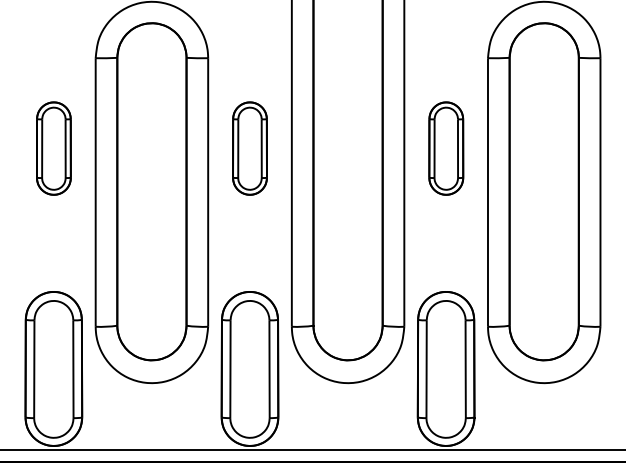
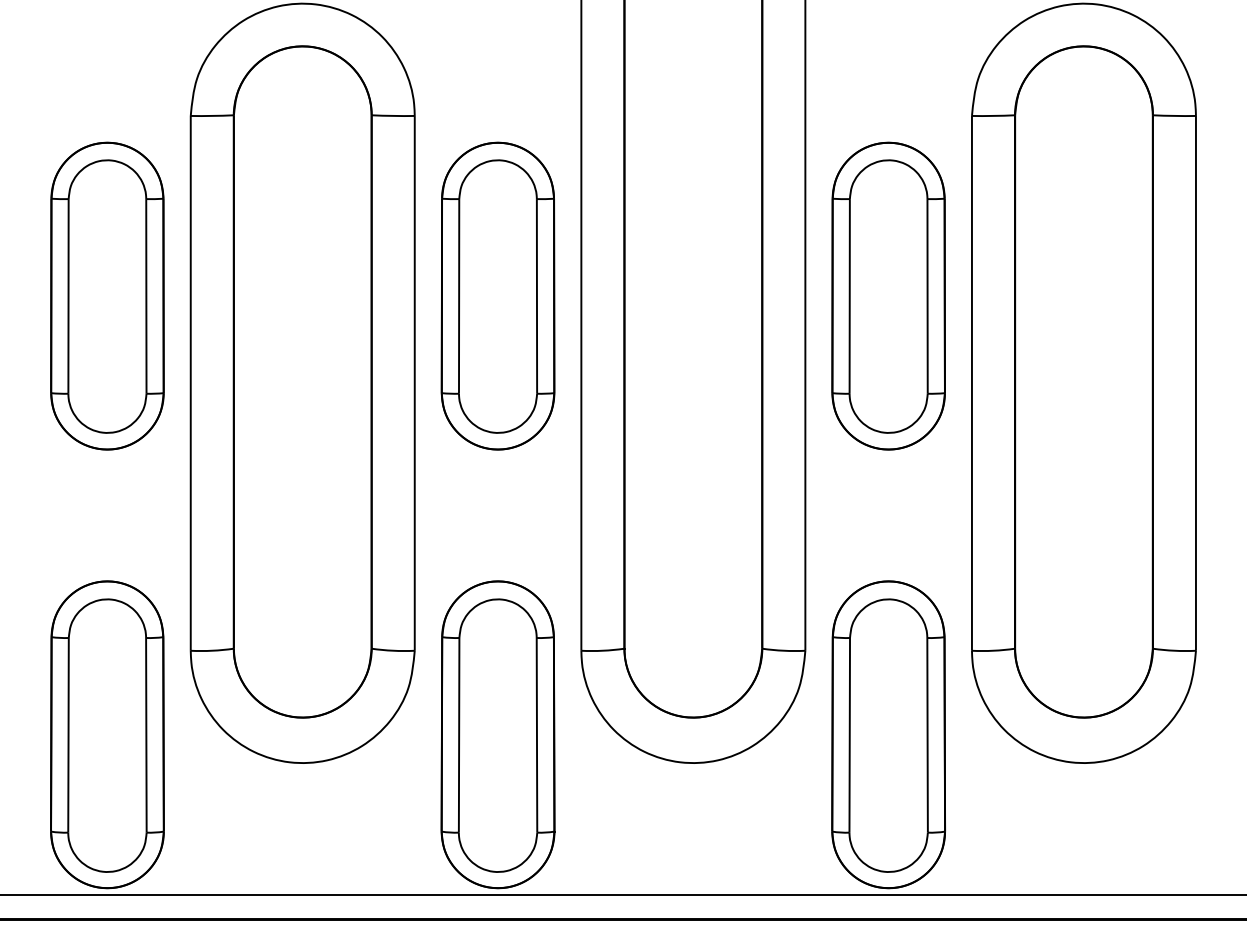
part: (53, 148) -> (106, 295), size x1.67
part: (249, 148) -> (497, 295), size x1.67
part: (446, 148) -> (889, 295), size x1.67

